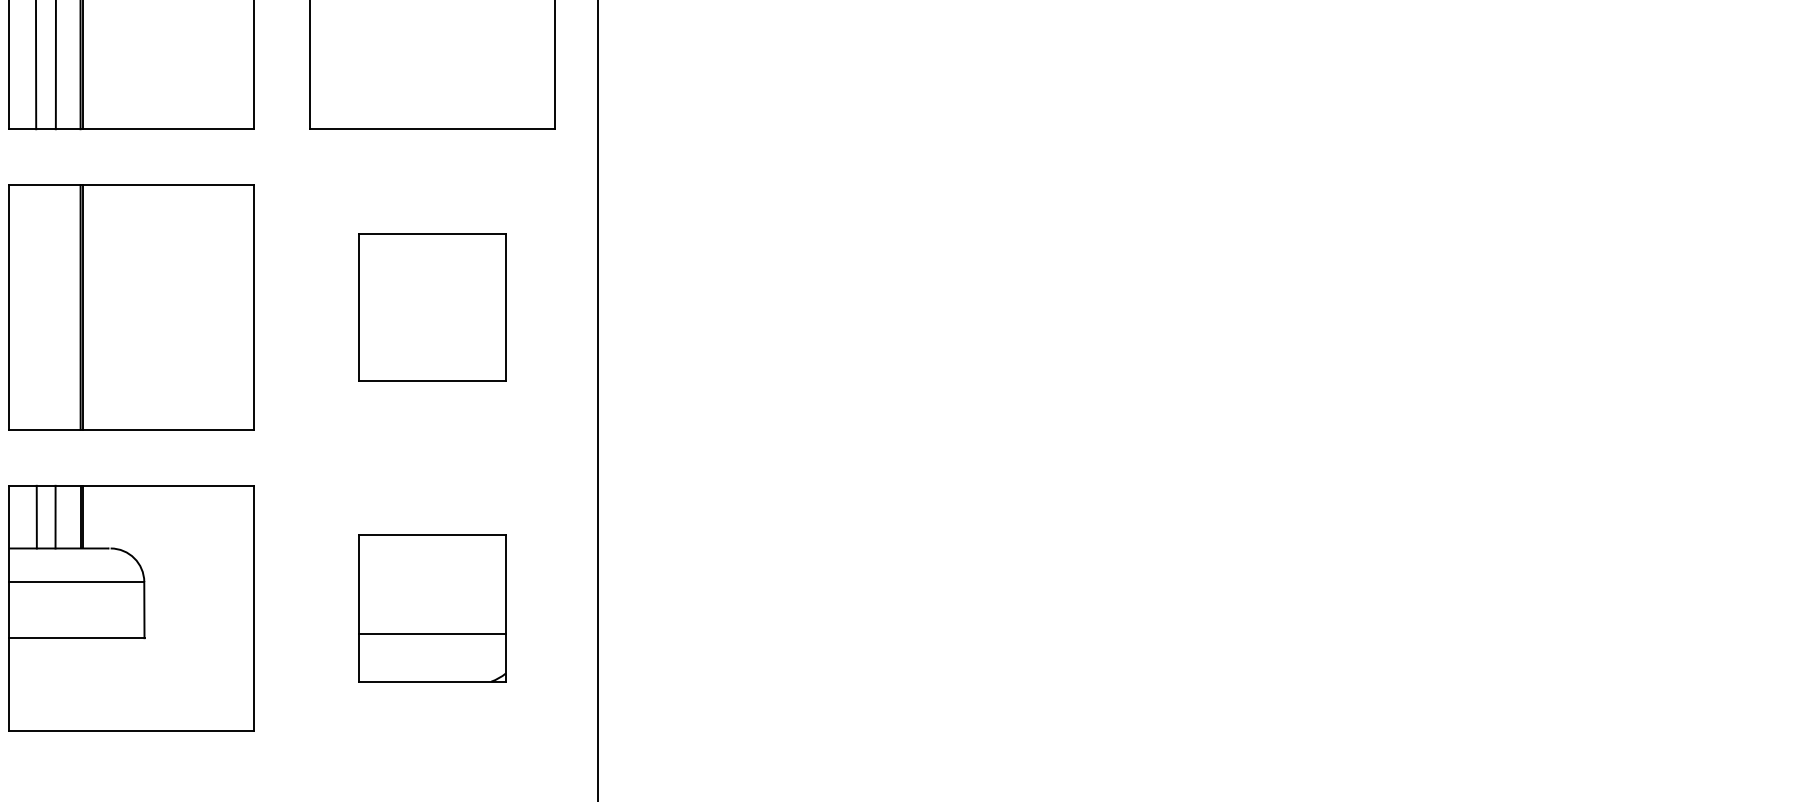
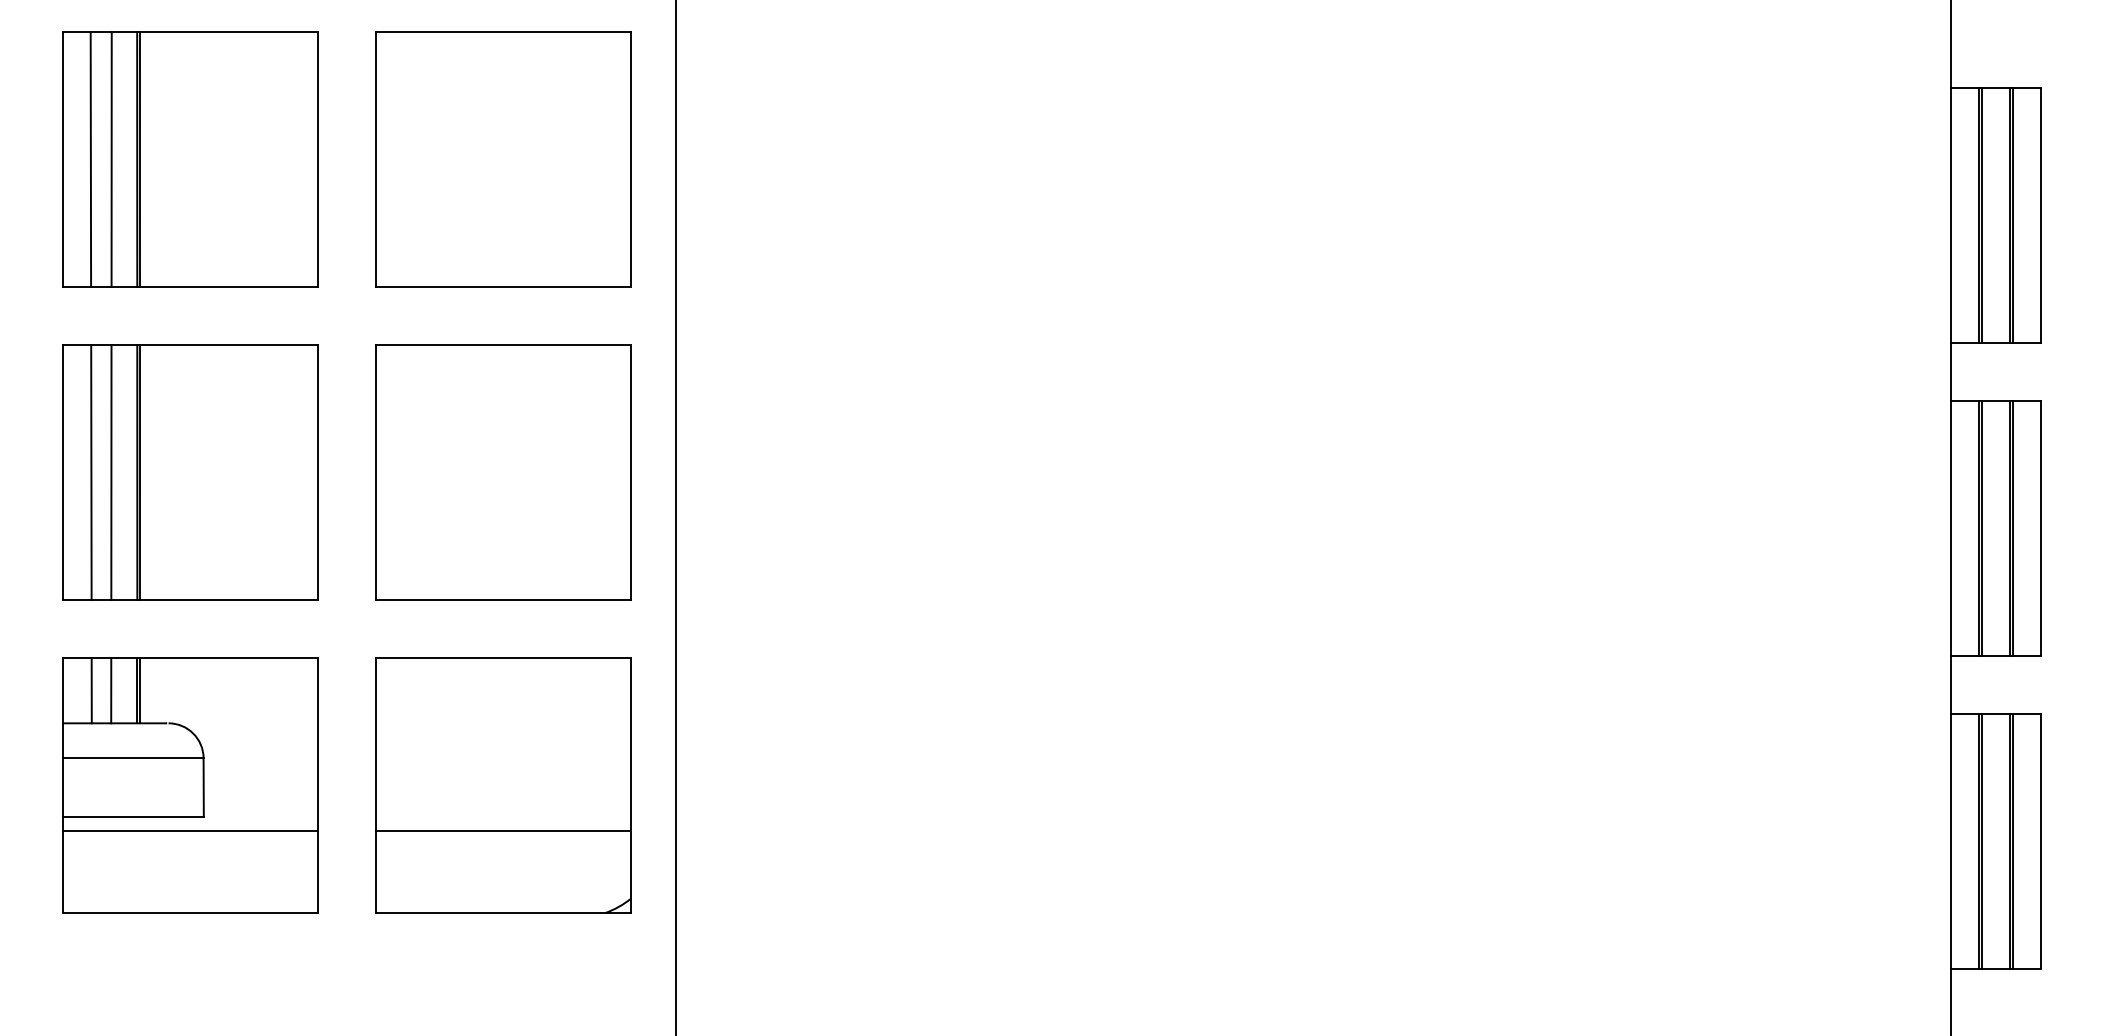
line: (36, 307) -> (91, 472), added
line: (55, 307) -> (111, 472), added
part: (432, 307) -> (503, 472), size x1.67
part: (432, 608) -> (503, 785), size x1.67
line: (131, 651) -> (190, 830), added

